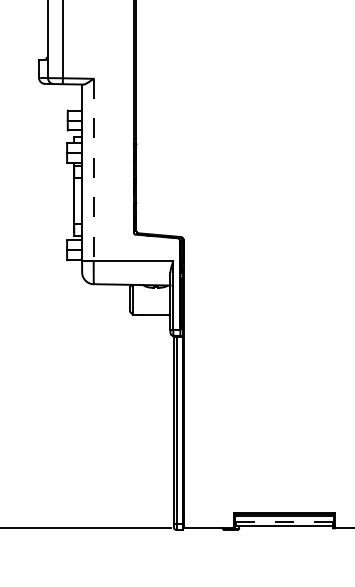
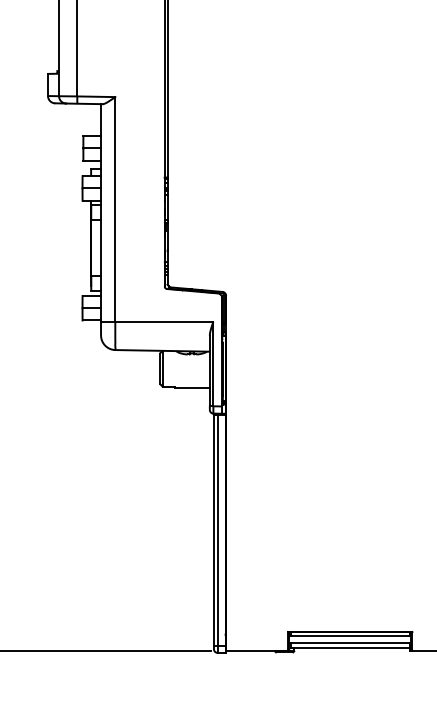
line: (93, 170) -> (115, 210), dashed -> solid
line: (284, 521) -> (350, 642), dashed -> solid

